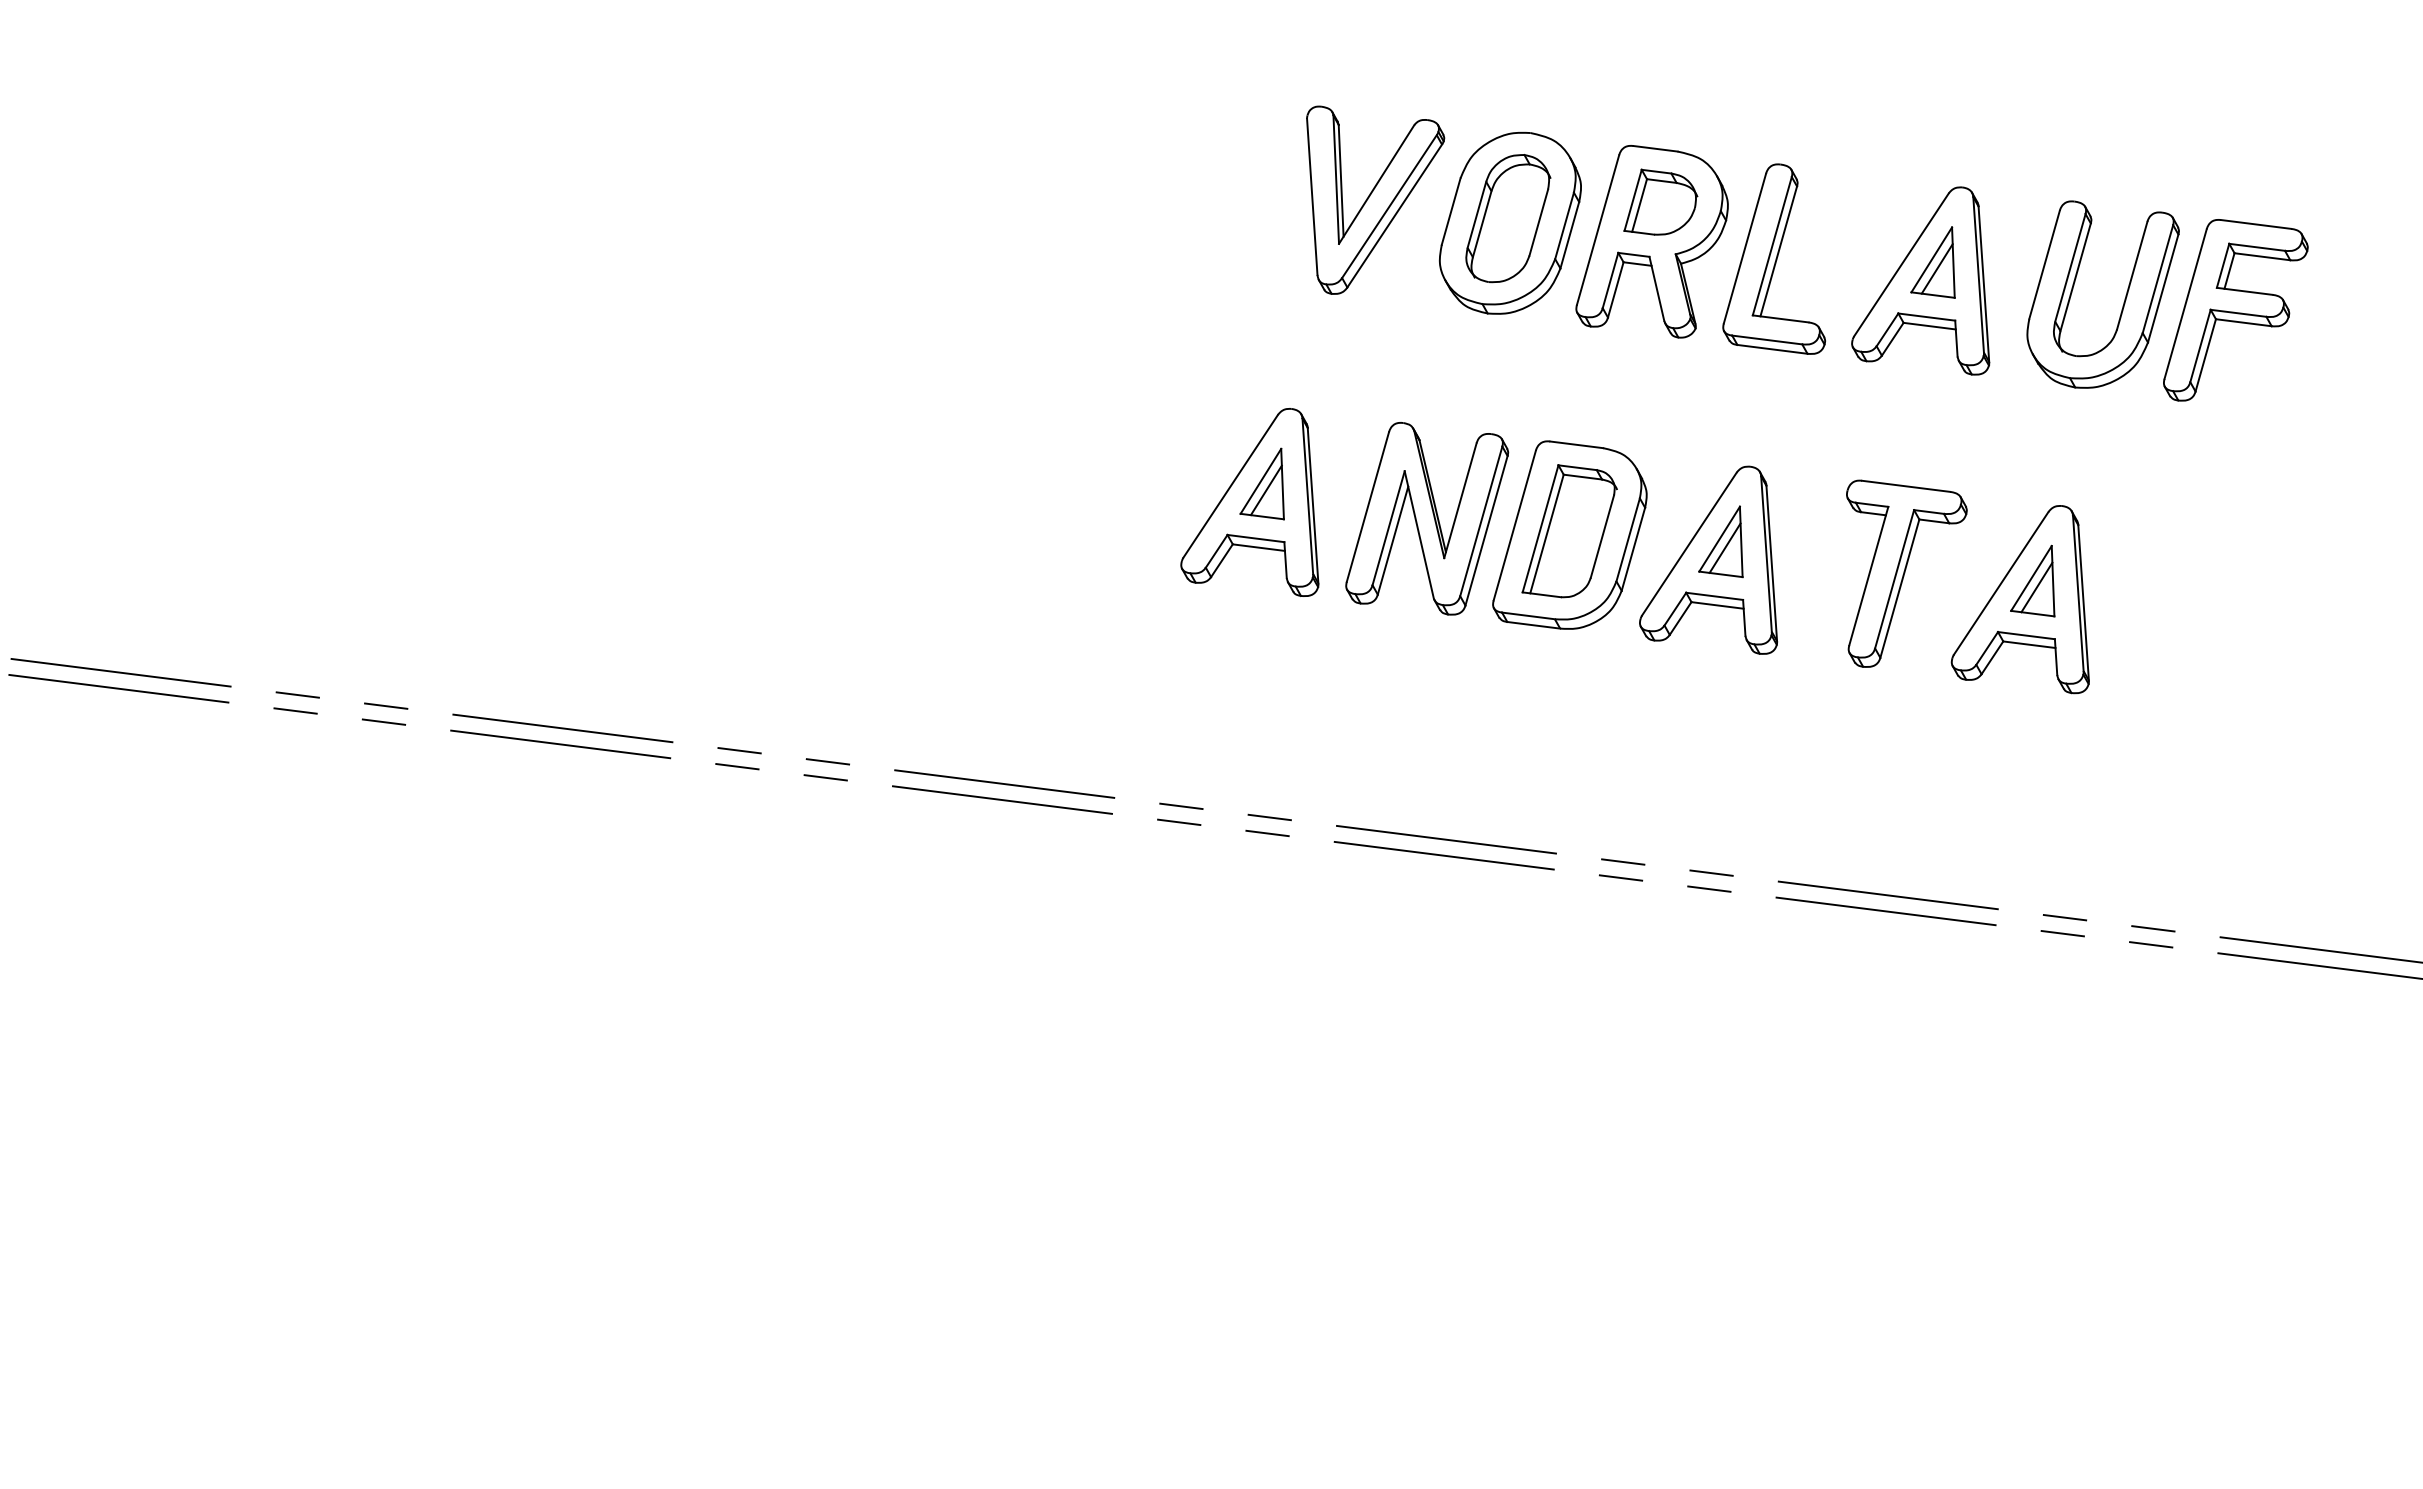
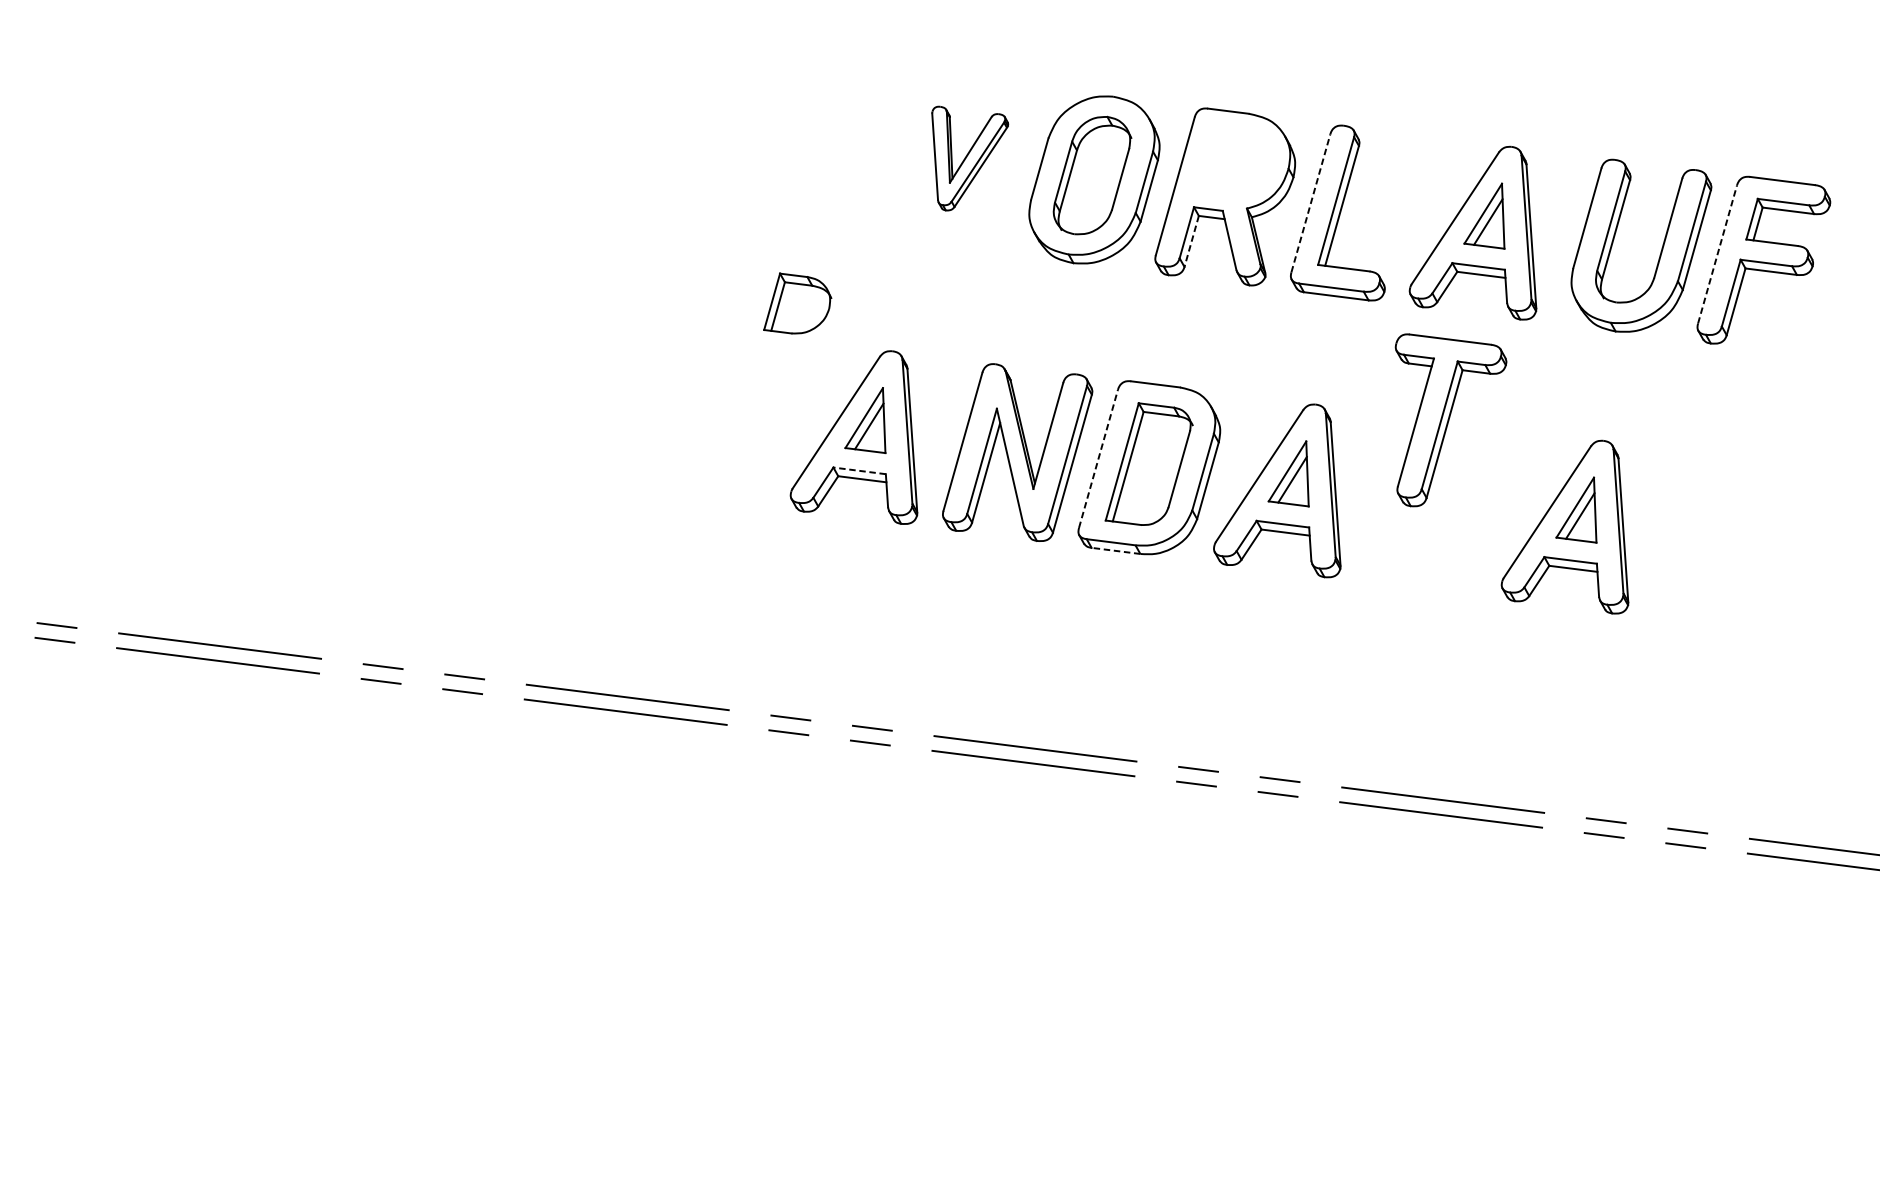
part: (1375, 199) -> (969, 157), size x0.6
part: (1660, 201) -> (797, 302), moved
line: (1744, 248) -> (1310, 203), solid -> dashed
line: (1615, 289) -> (1191, 241), solid -> dashed
line: (2185, 304) -> (1717, 254), solid -> dashed
line: (1514, 525) -> (1098, 458), solid -> dashed
line: (1255, 538) -> (859, 470), solid -> dashed
part: (1906, 573) -> (1450, 420), moved
line: (1533, 625) -> (1115, 551), solid -> dashed

